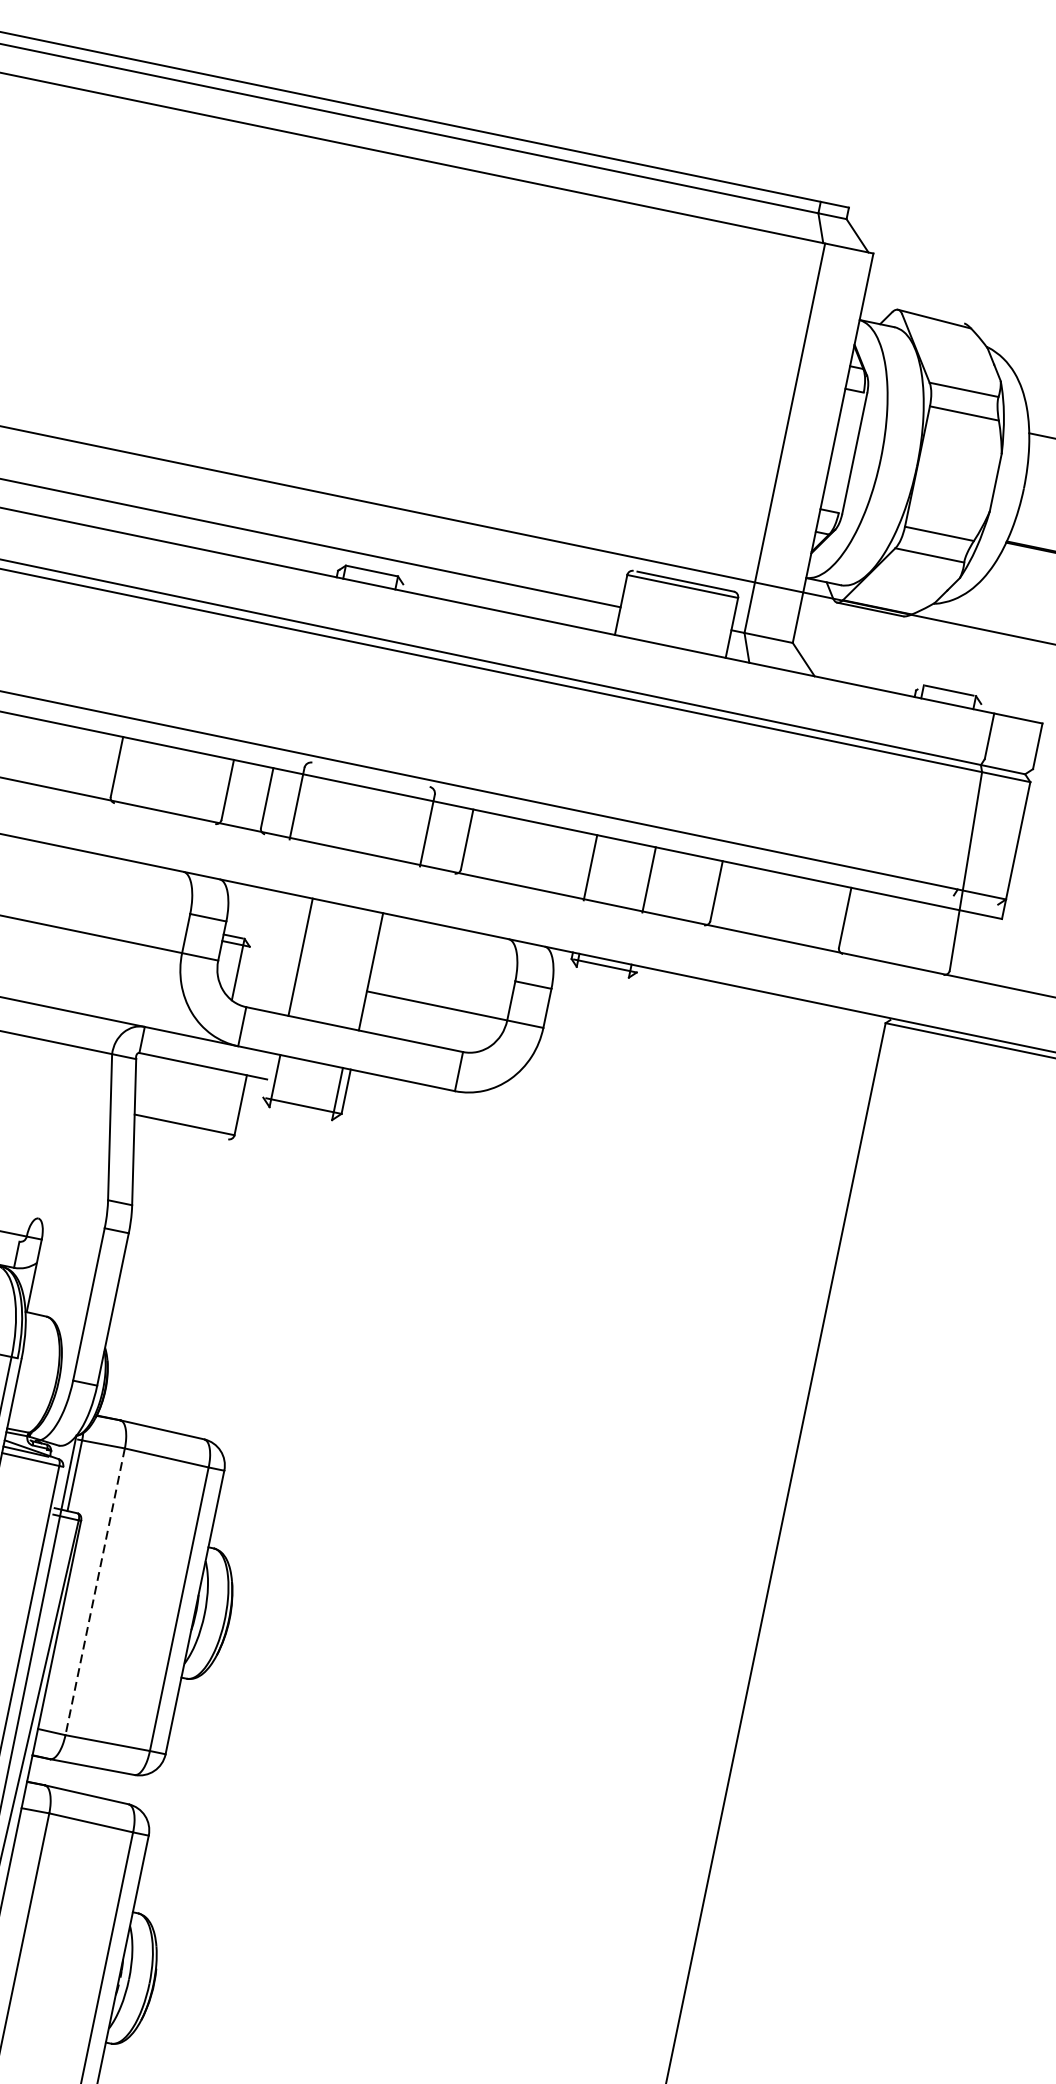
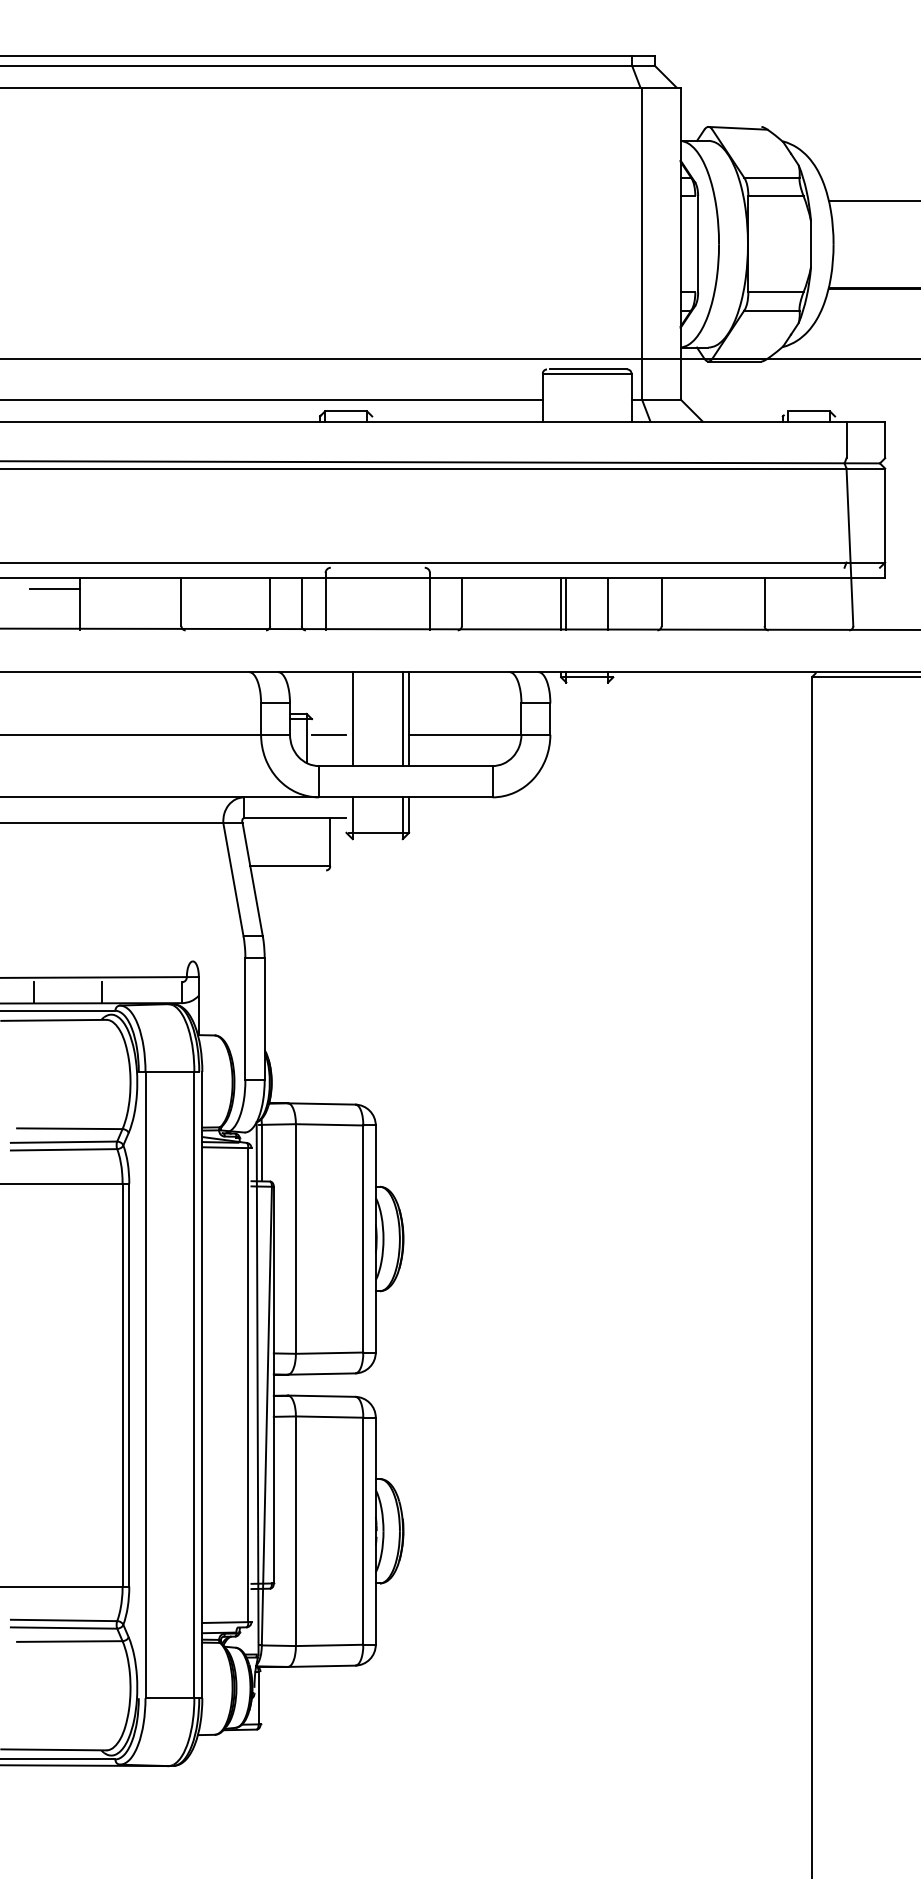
line: (597, 869) -> (566, 604), added
line: (267, 970) -> (329, 734), added
line: (362, 970) -> (402, 719), added
line: (94, 1592) -> (295, 1239), dashed -> solid

